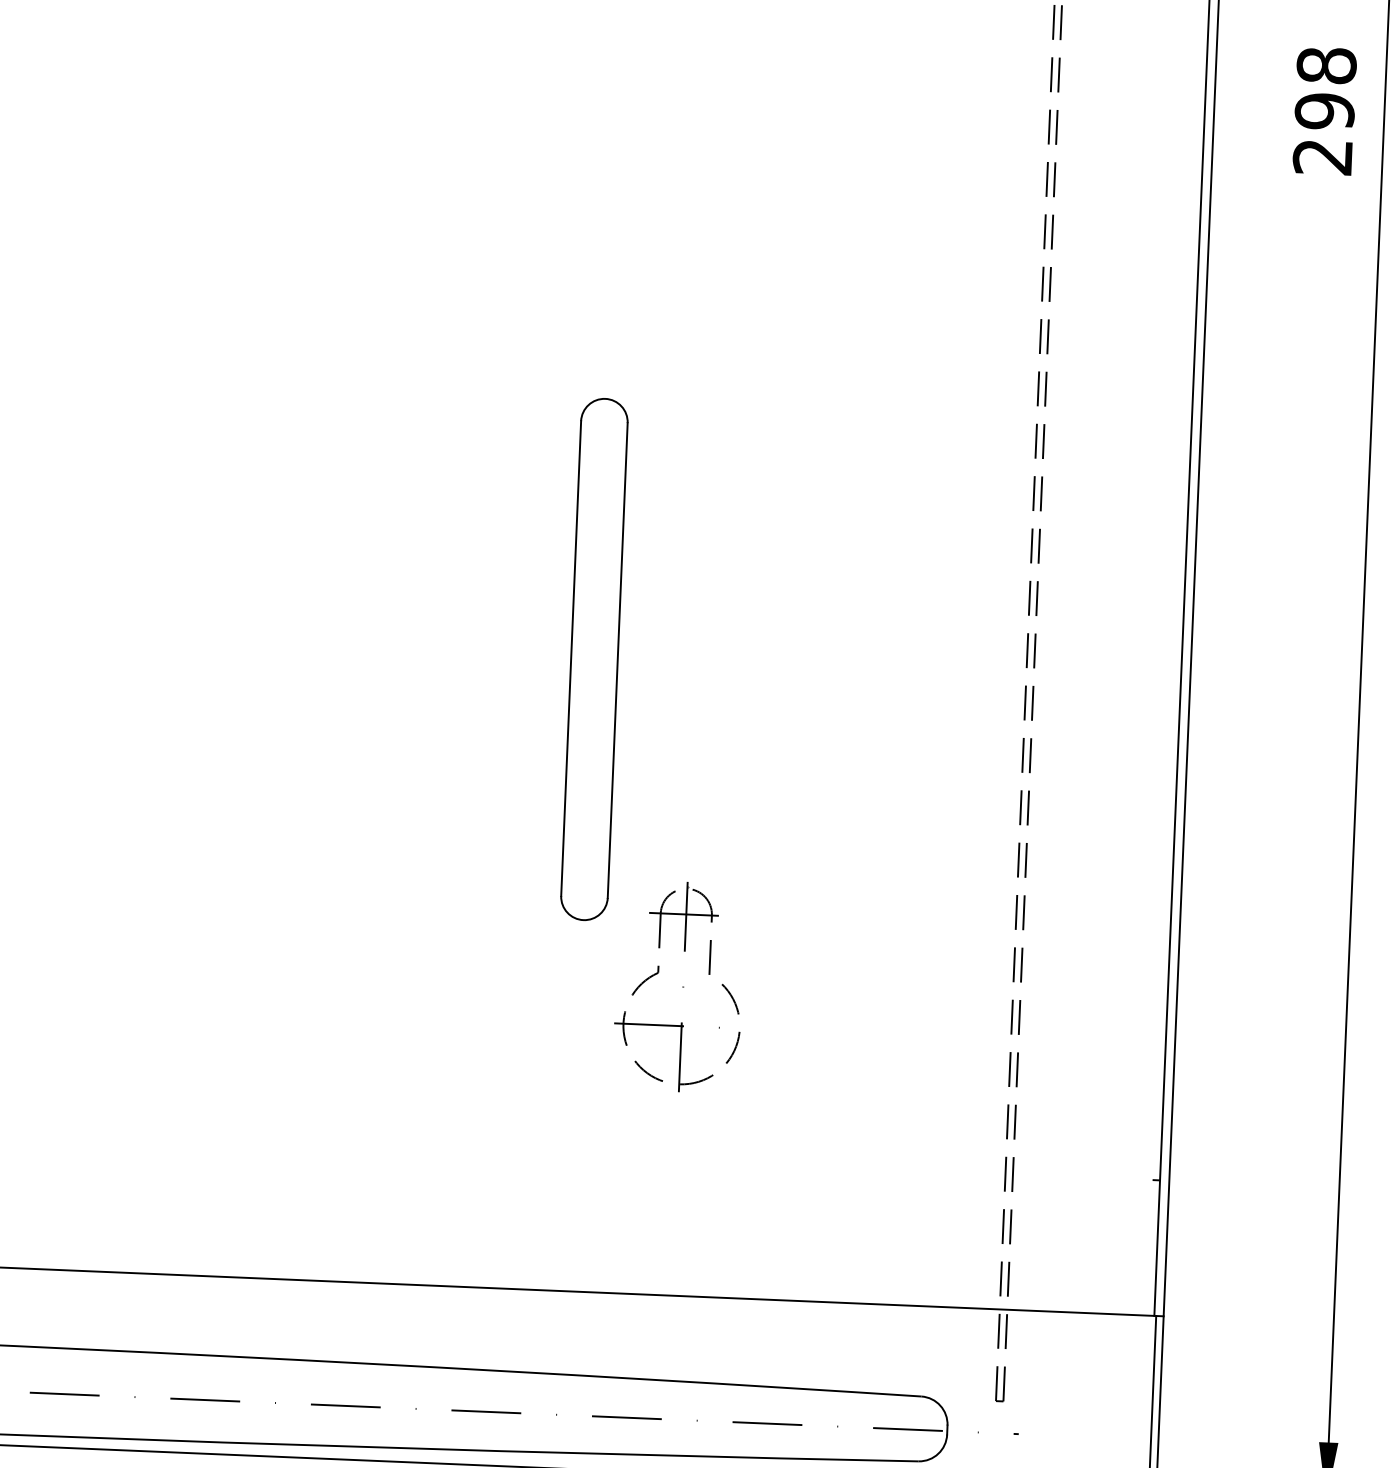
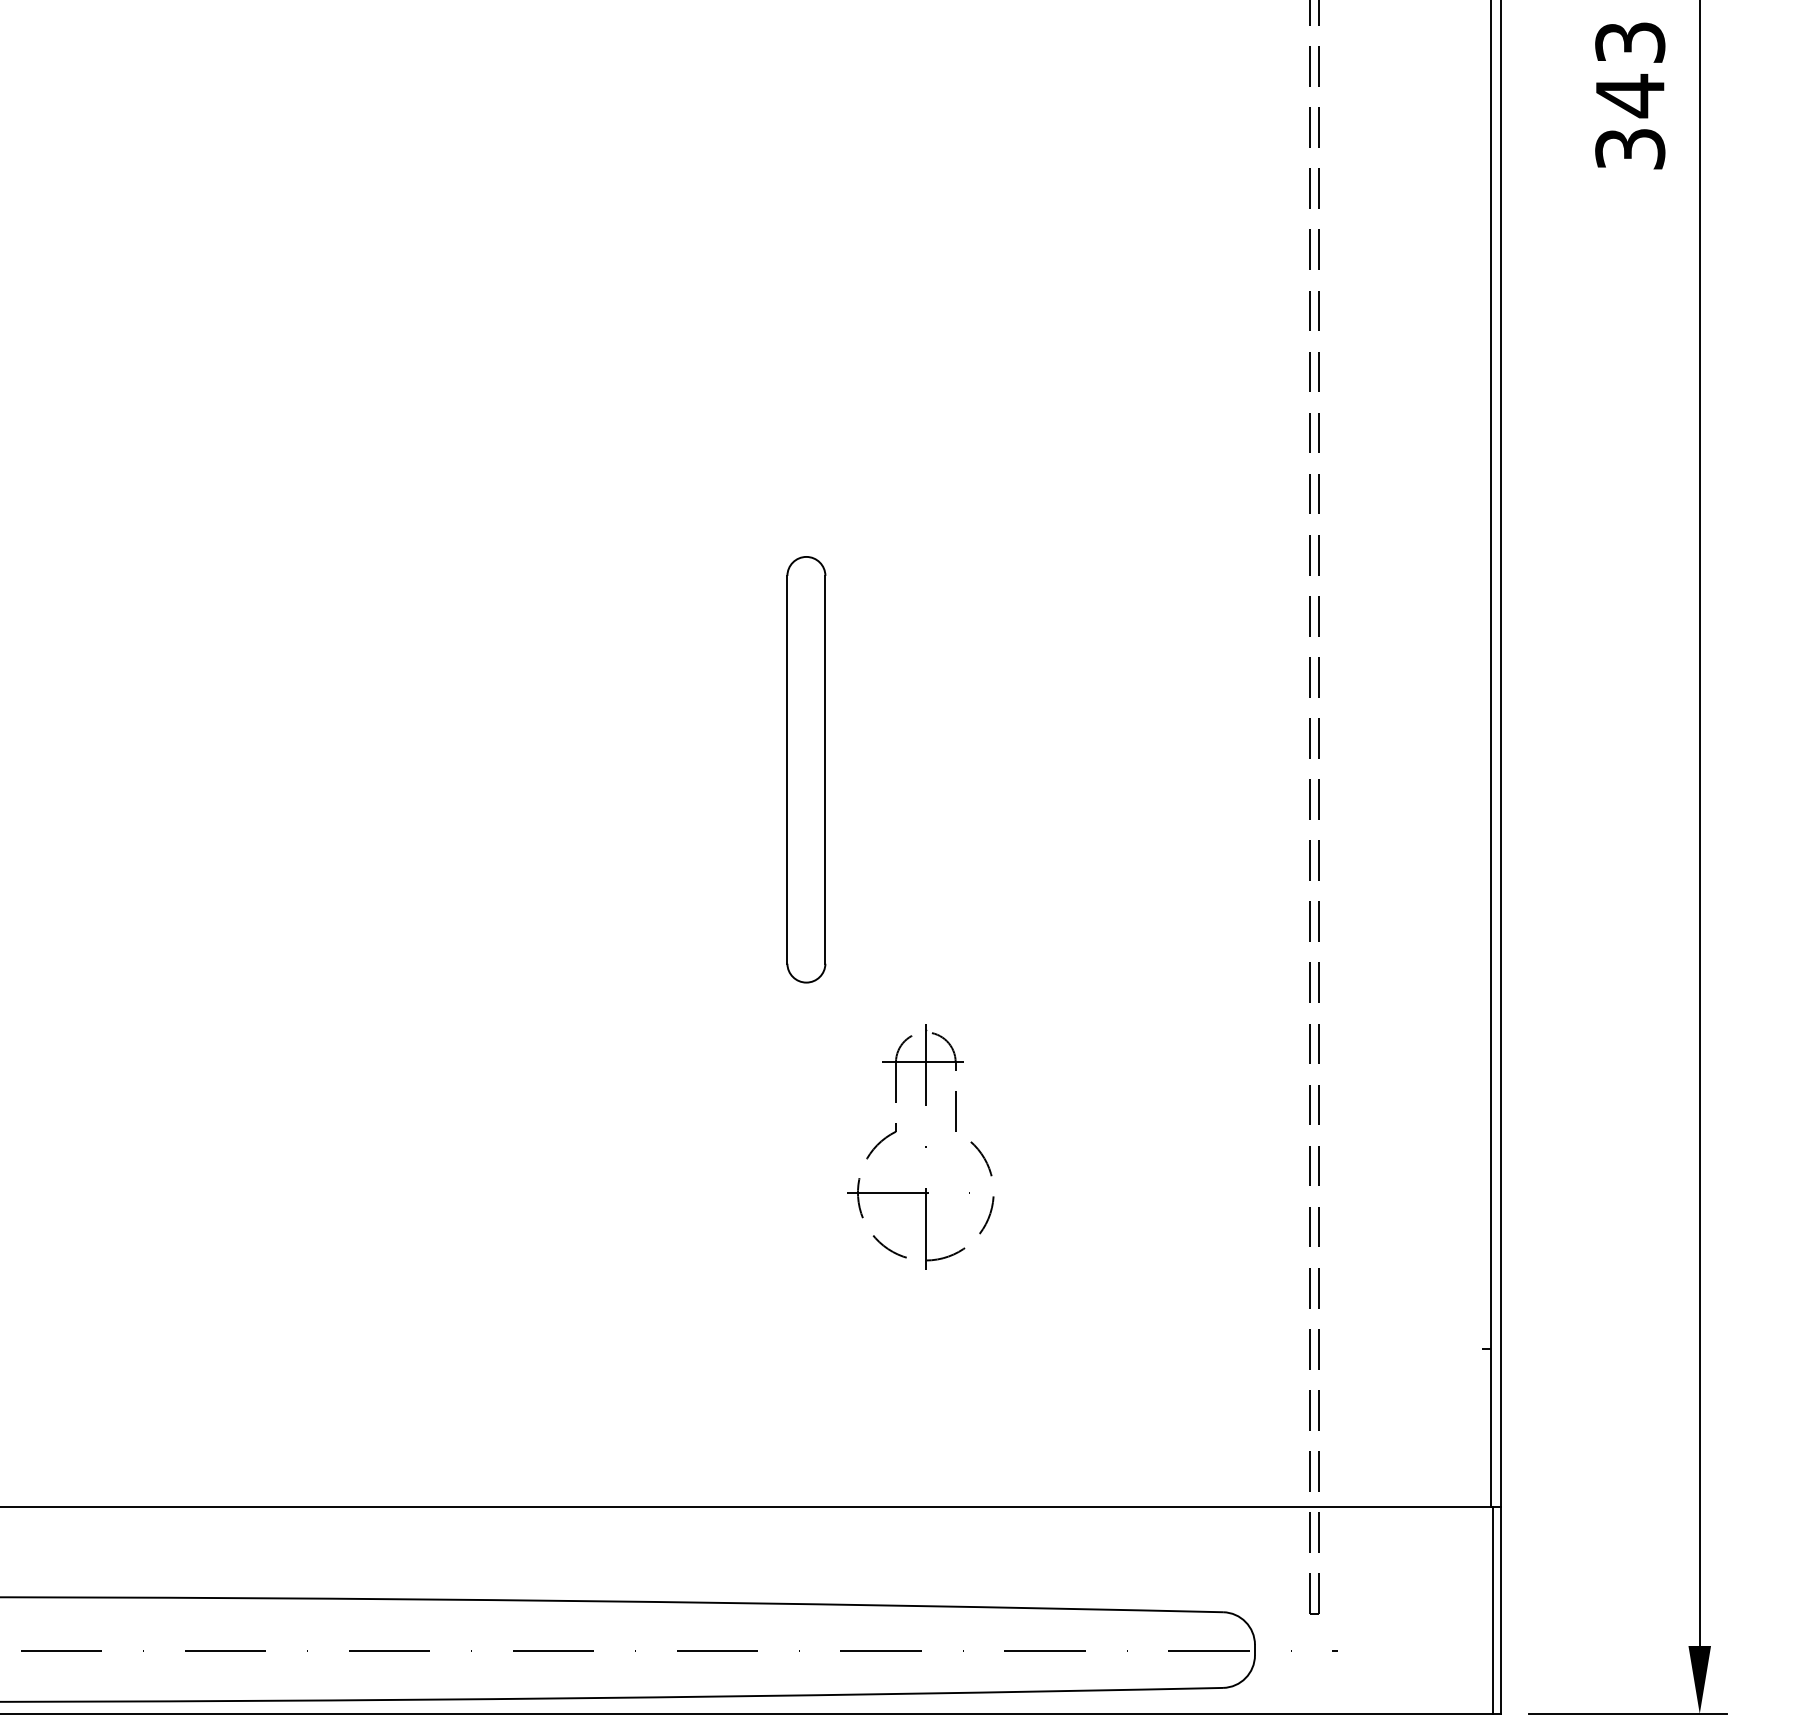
text: (1325, 111) -> (1630, 95), 298 -> 343
part: (594, 659) -> (806, 769), size x0.7

